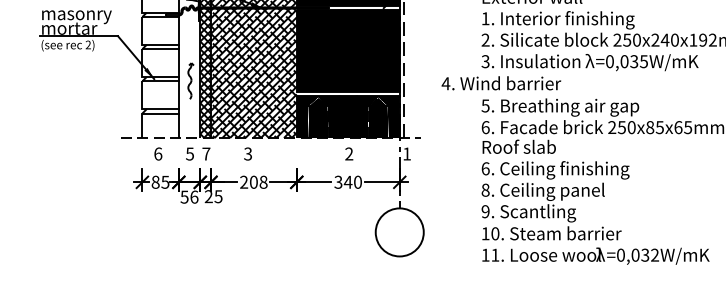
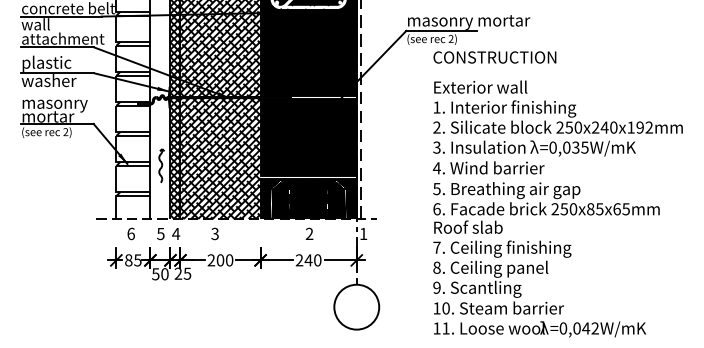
text: (501, 82) -> (488, 167), moved
text: (206, 153) -> (176, 233), 7 -> 4
text: (485, 168) -> (436, 247), 6. -> 7.
text: (263, 182) -> (229, 260), 208 -> 200
text: (338, 182) -> (299, 260), 340 -> 240
text: (193, 197) -> (164, 274), 56 -> 50
text: (645, 255) -> (586, 328), =0,032W/mK -> =0,042W/mK

